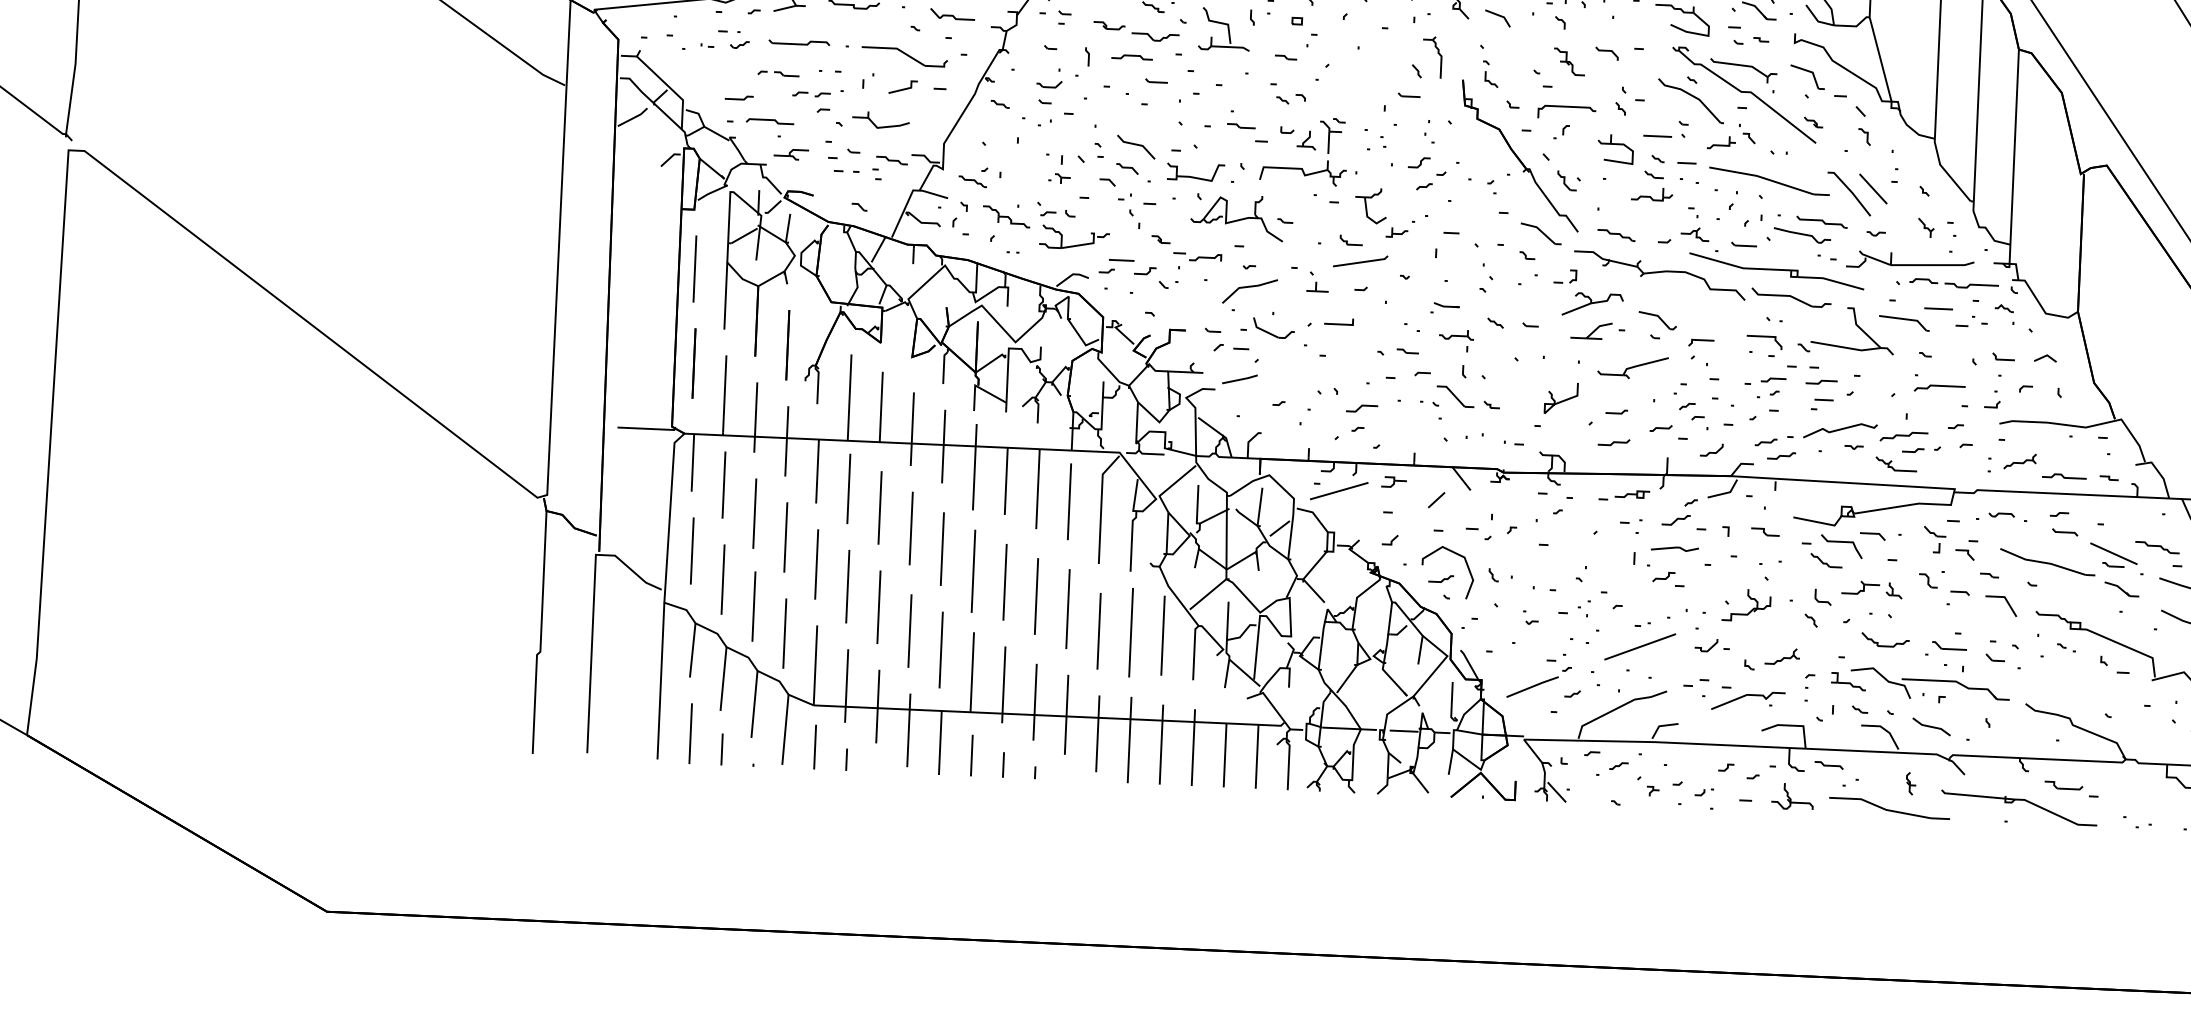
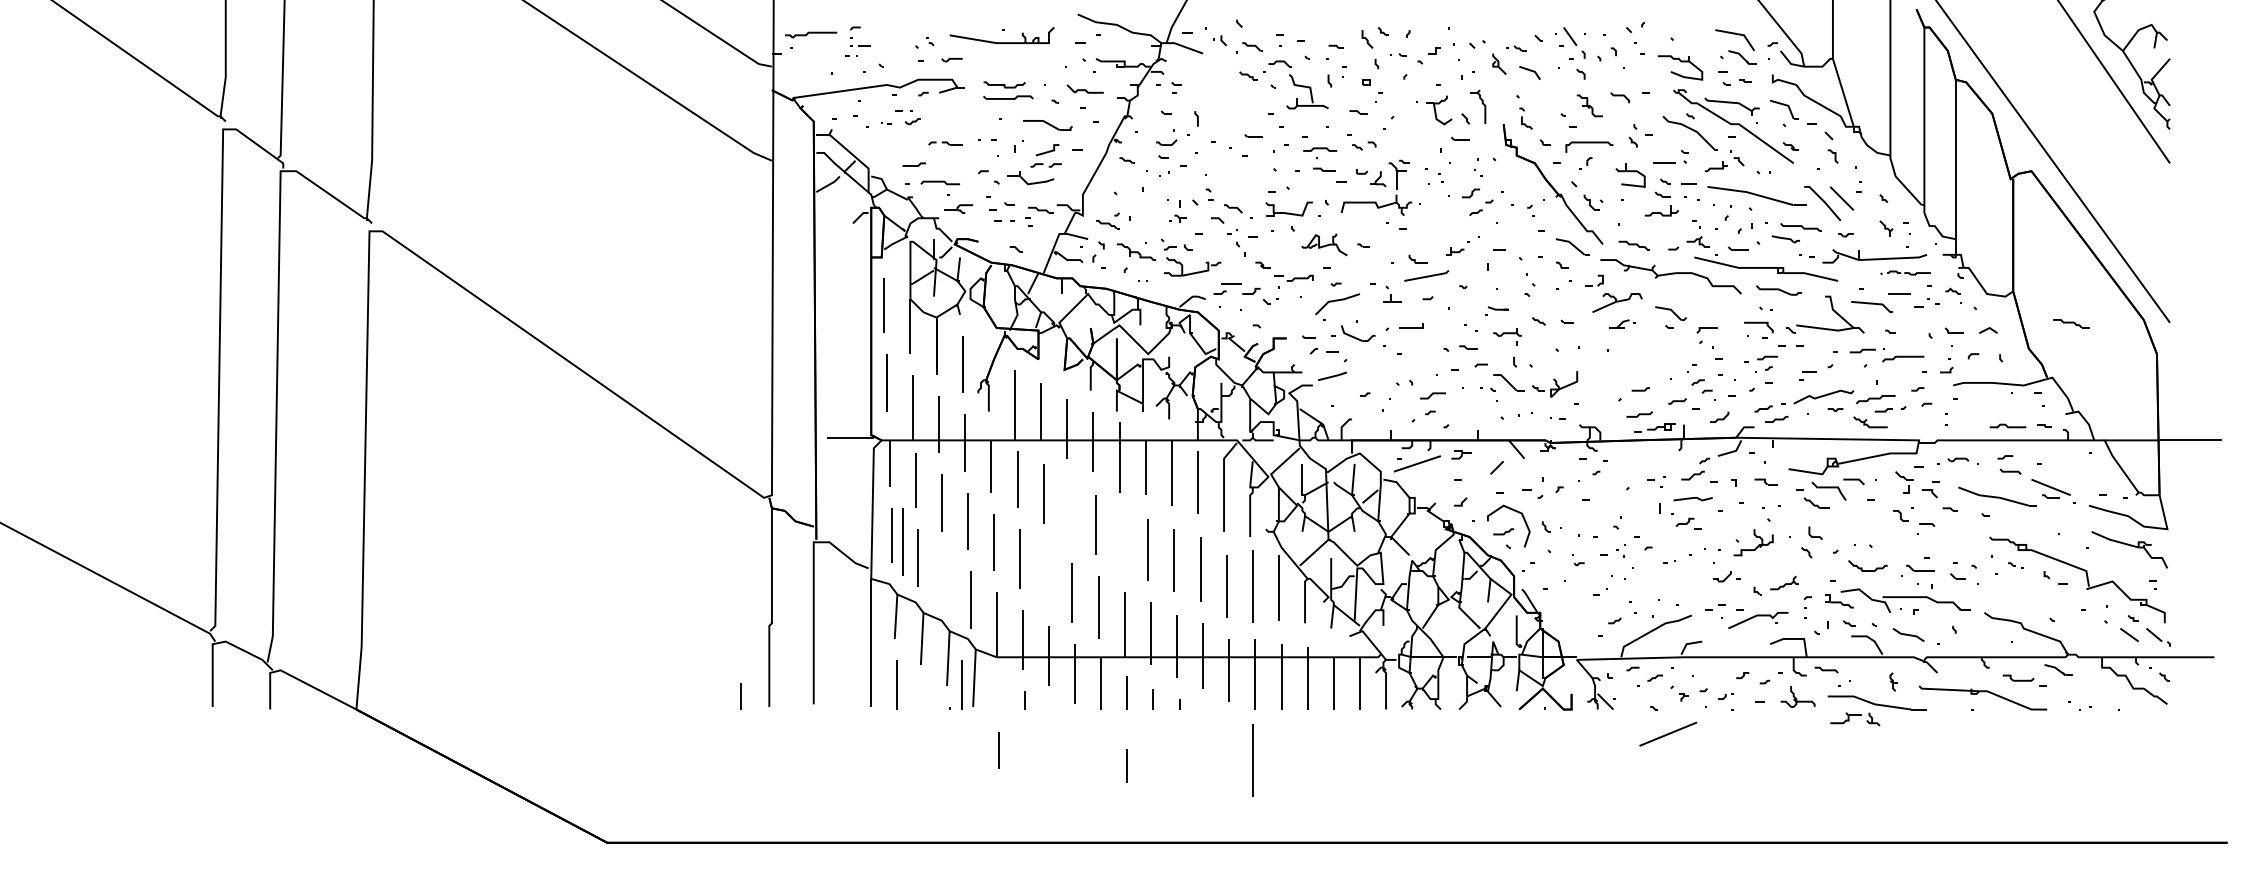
part: (1136, 31) -> (1235, 96), removed
part: (799, 42) -> (1008, 97), moved
part: (904, 56) -> (1047, 125), size x0.7
curve: (1132, 57) -> (1320, 149), moved
part: (810, 94) -> (1045, 165), moved
line: (1136, 145) -> (1239, 189), removed
part: (1371, 206) -> (1439, 110), moved
part: (1237, 217) -> (1324, 244), size x0.6
part: (1801, 236) -> (1785, 239), size x0.6
part: (1947, 282) -> (1905, 272), size x0.6
part: (1790, 298) -> (1778, 290), size x0.7
part: (1597, 330) -> (1622, 323), size x0.6
part: (1633, 367) -> (1652, 352), removed
line: (1821, 381) -> (1862, 350), moved
part: (1561, 398) -> (1564, 384), moved
part: (2020, 461) -> (1971, 415), removed
part: (1623, 494) -> (1654, 427), moved
line: (910, 528) -> (1069, 509), removed
part: (2157, 547) -> (2071, 323), moved
line: (972, 570) -> (902, 541), moved
part: (2121, 588) -> (2058, 669), moved
part: (1872, 589) -> (1855, 719), moved
line: (2006, 603) -> (1965, 531), removed
line: (752, 606) -> (943, 578), removed
line: (877, 606) -> (1045, 574), removed
line: (1640, 646) -> (1668, 733), moved
part: (1539, 682) -> (1587, 612), removed
line: (769, 736) -> (961, 684), added
line: (814, 747) -> (998, 750), moved
line: (722, 749) -> (740, 696), moved
line: (966, 844) -> (1126, 765), added
line: (1121, 845) -> (1252, 760), added

